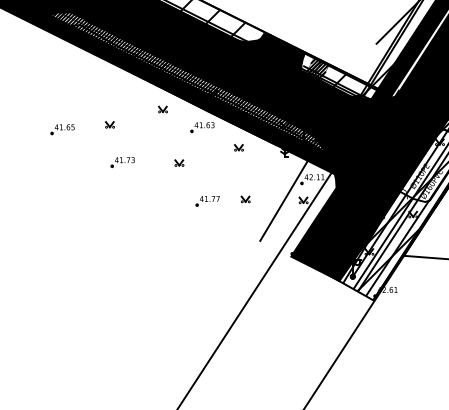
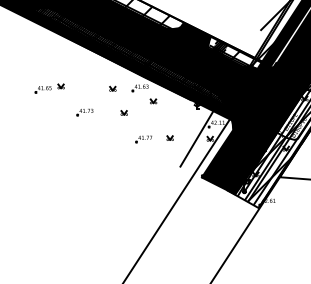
part: (162, 109) -> (112, 88), moved
part: (109, 124) -> (60, 86), moved
part: (238, 148) -> (153, 101), moved

